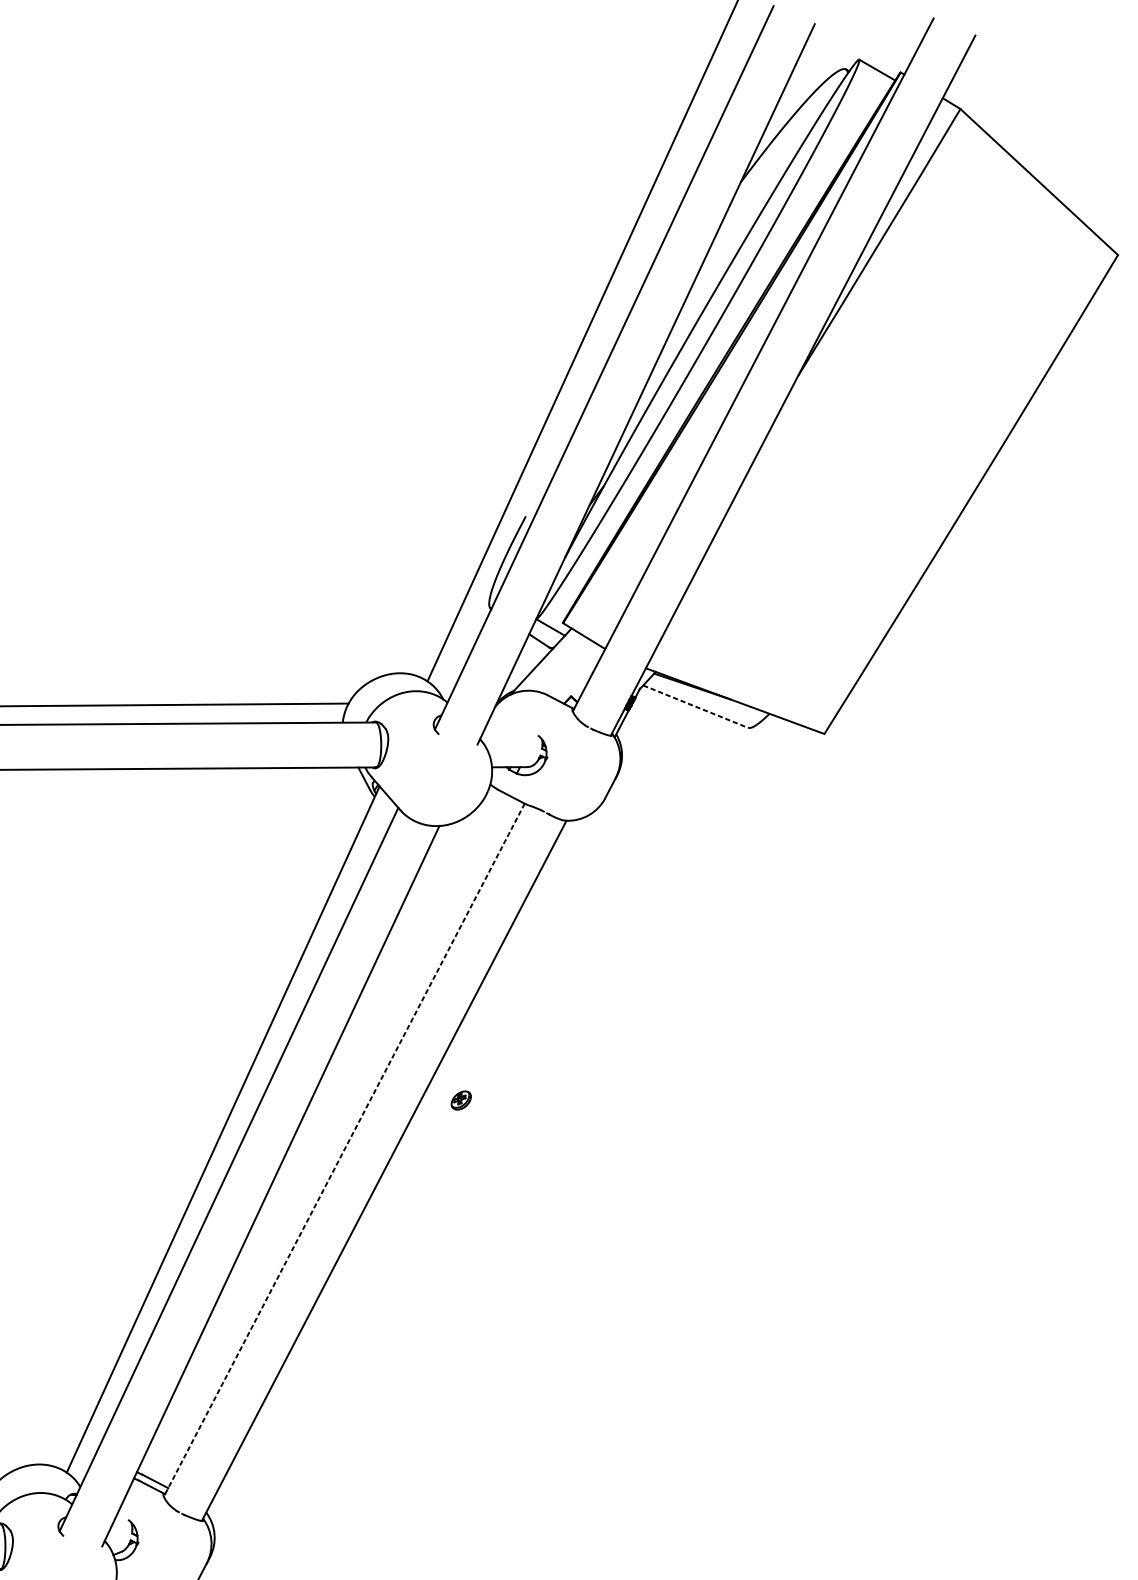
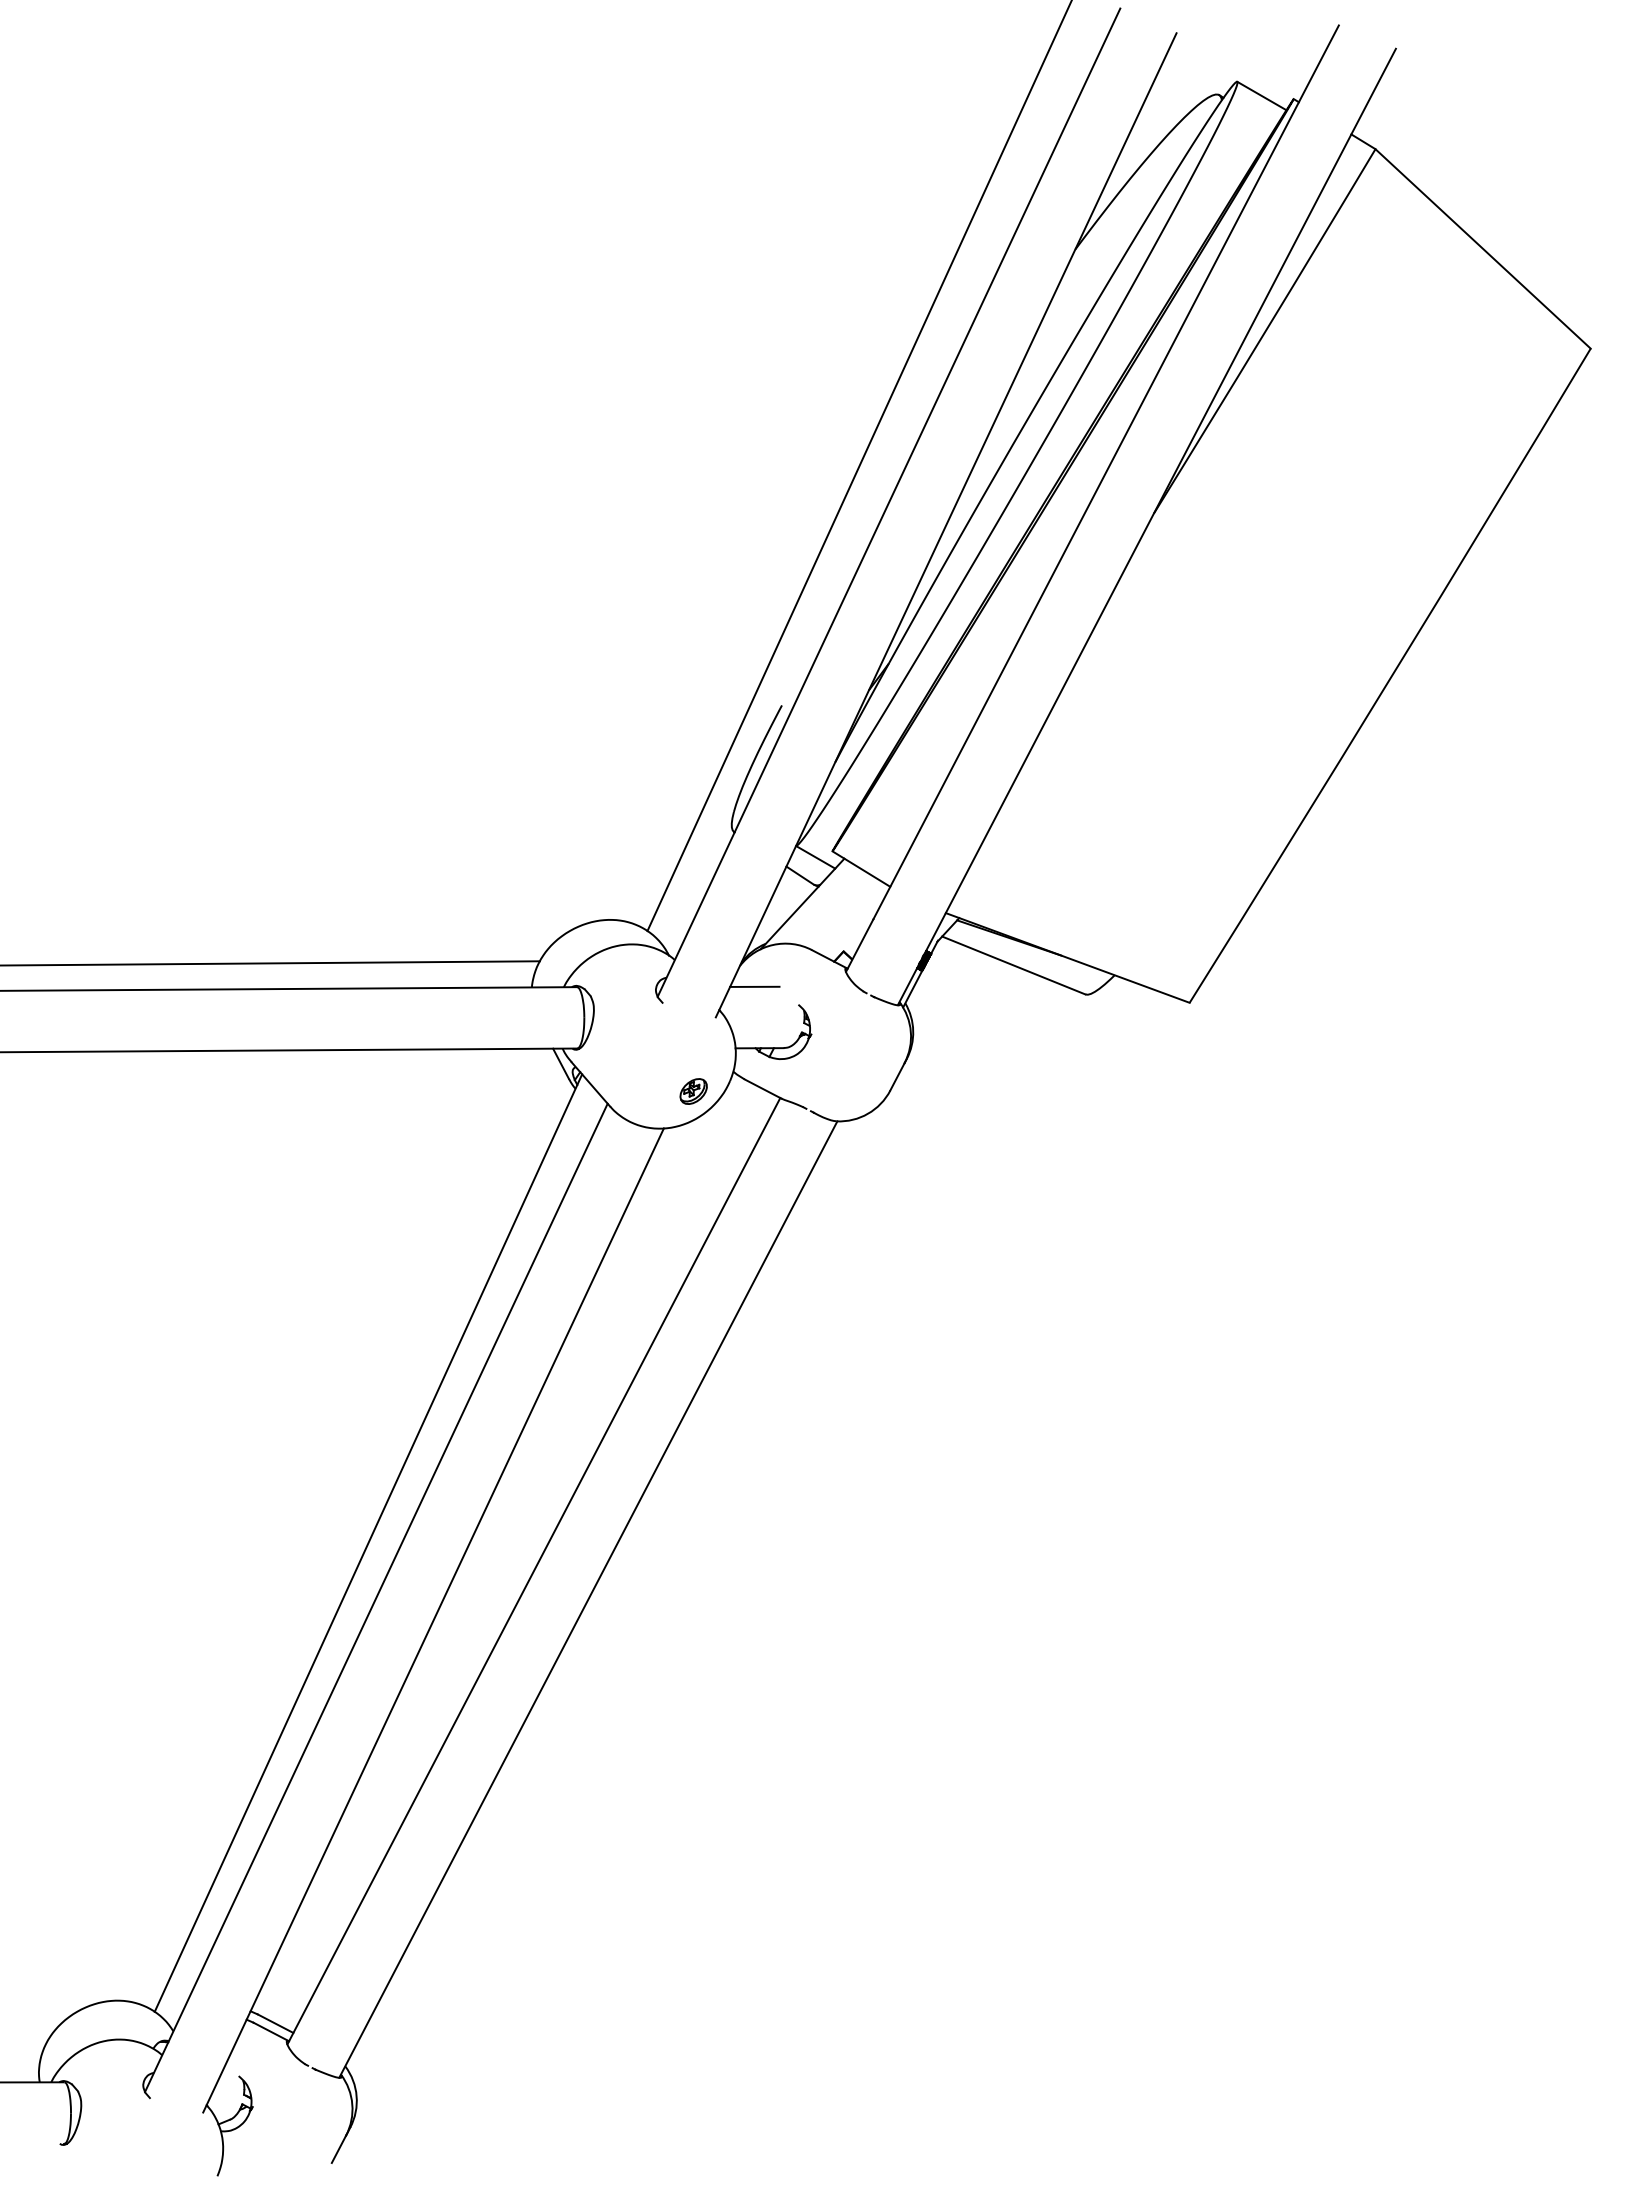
line: (696, 706) -> (1014, 965), dashed -> solid
line: (505, 722) -> (754, 986), added
part: (461, 1100) -> (693, 1091), moved
line: (344, 1150) -> (533, 1571), dashed -> solid

